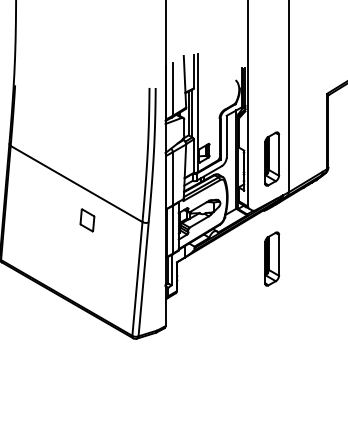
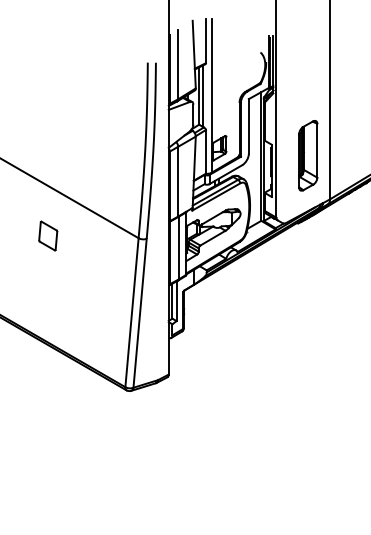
part: (87, 220) -> (48, 236), moved
part: (272, 258) -> (308, 285), removed

